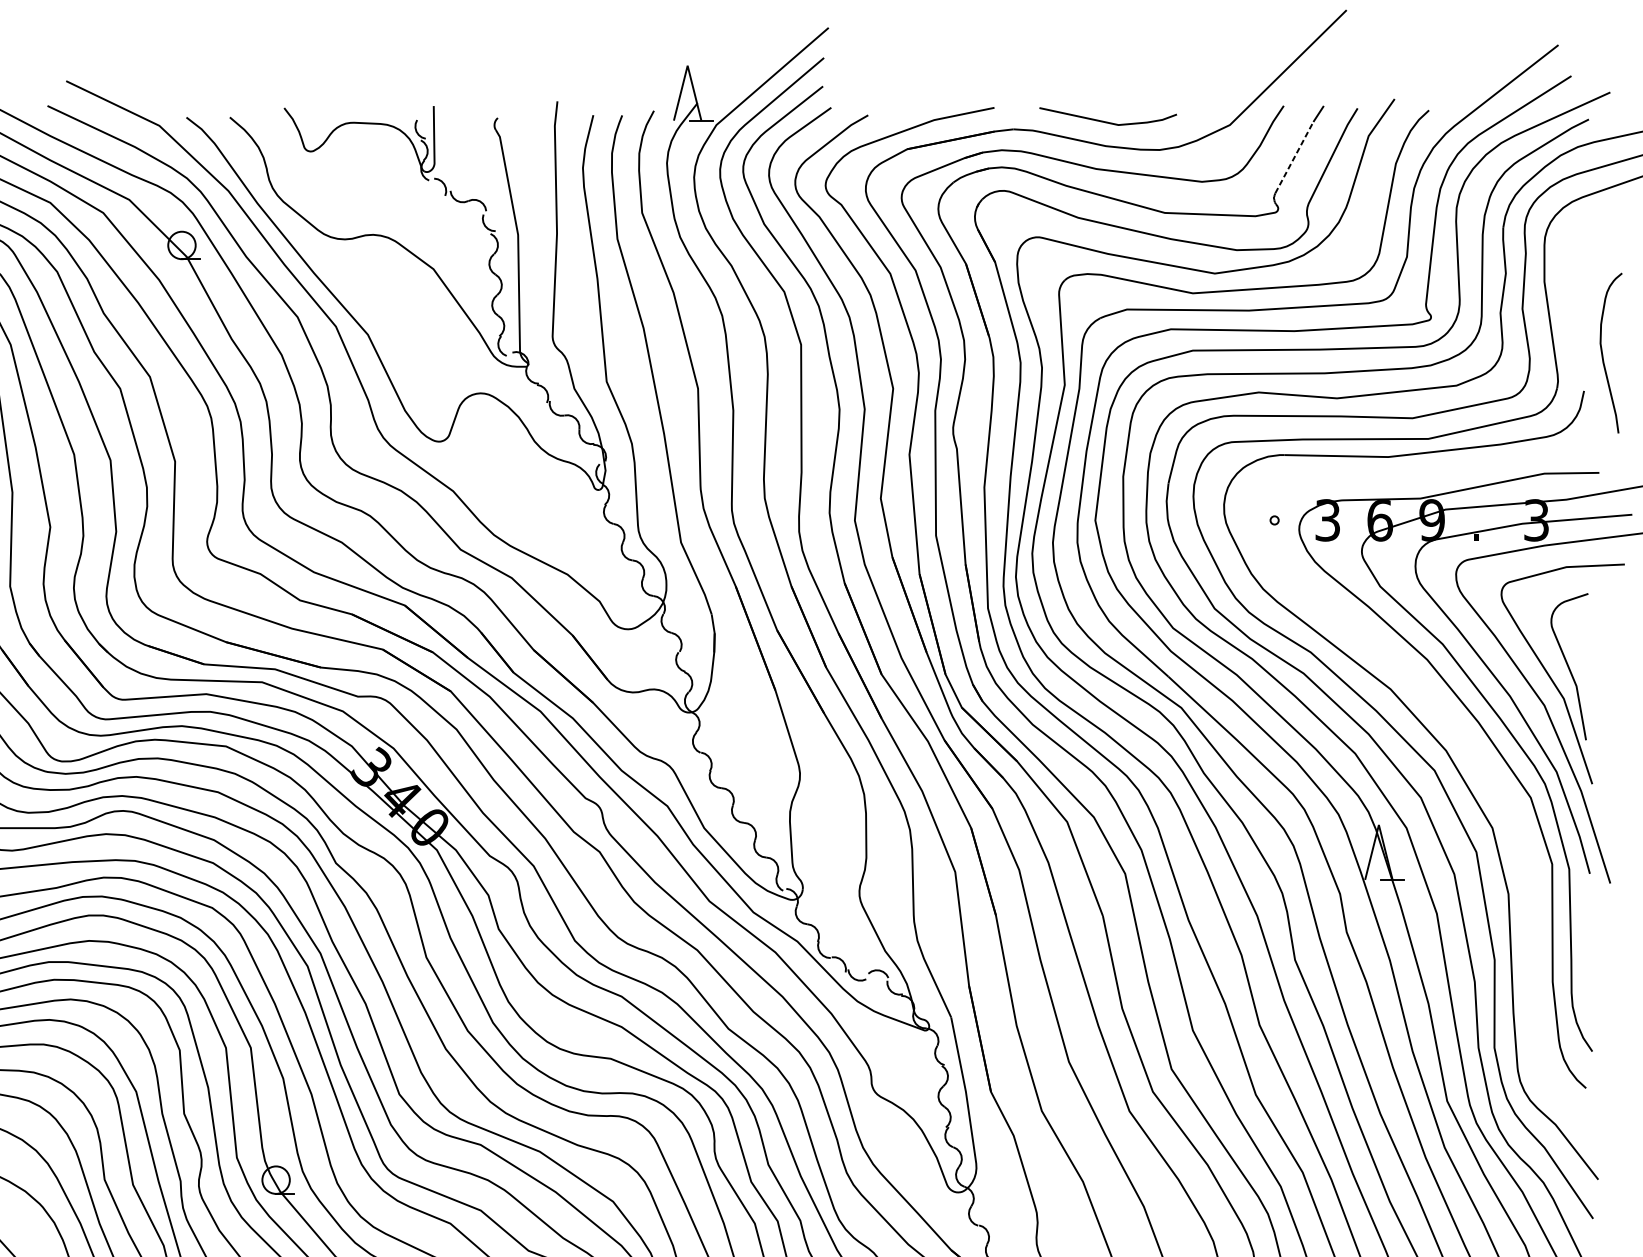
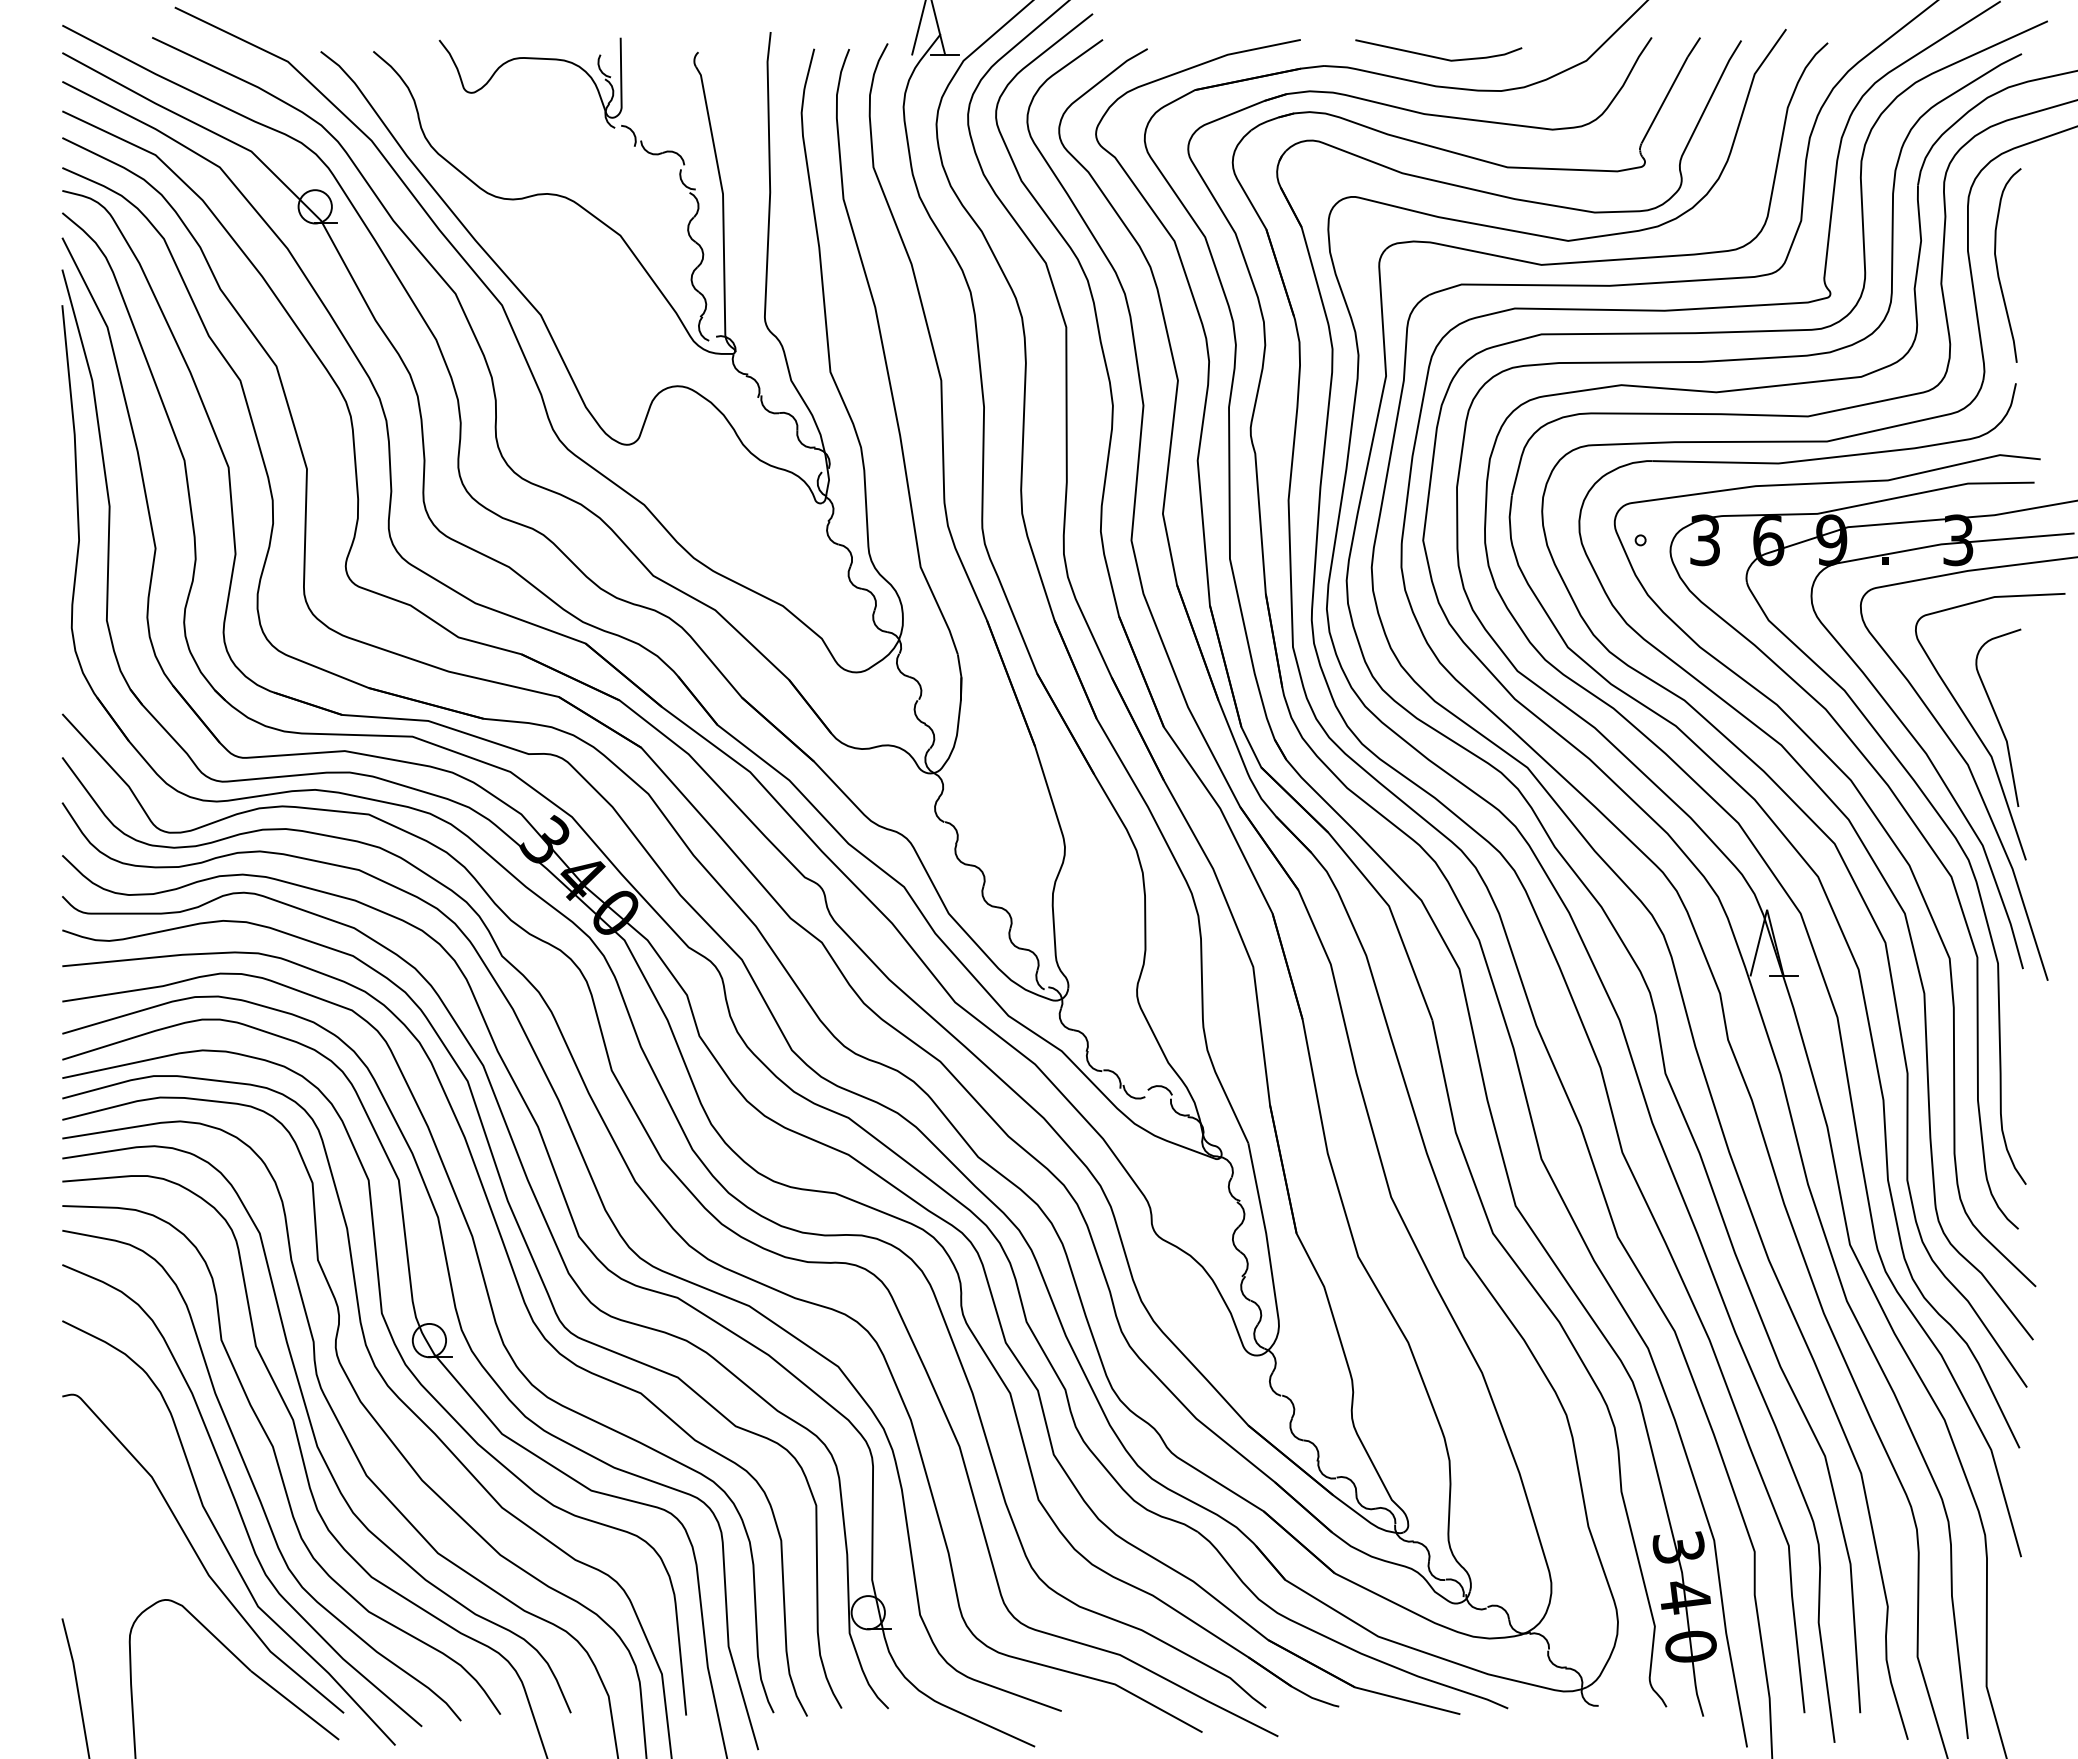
line: (1294, 157) -> (1664, 100), dashed -> solid
curve: (1603, 355) -> (1998, 268), moved
curve: (1475, 760) -> (1884, 831), added

